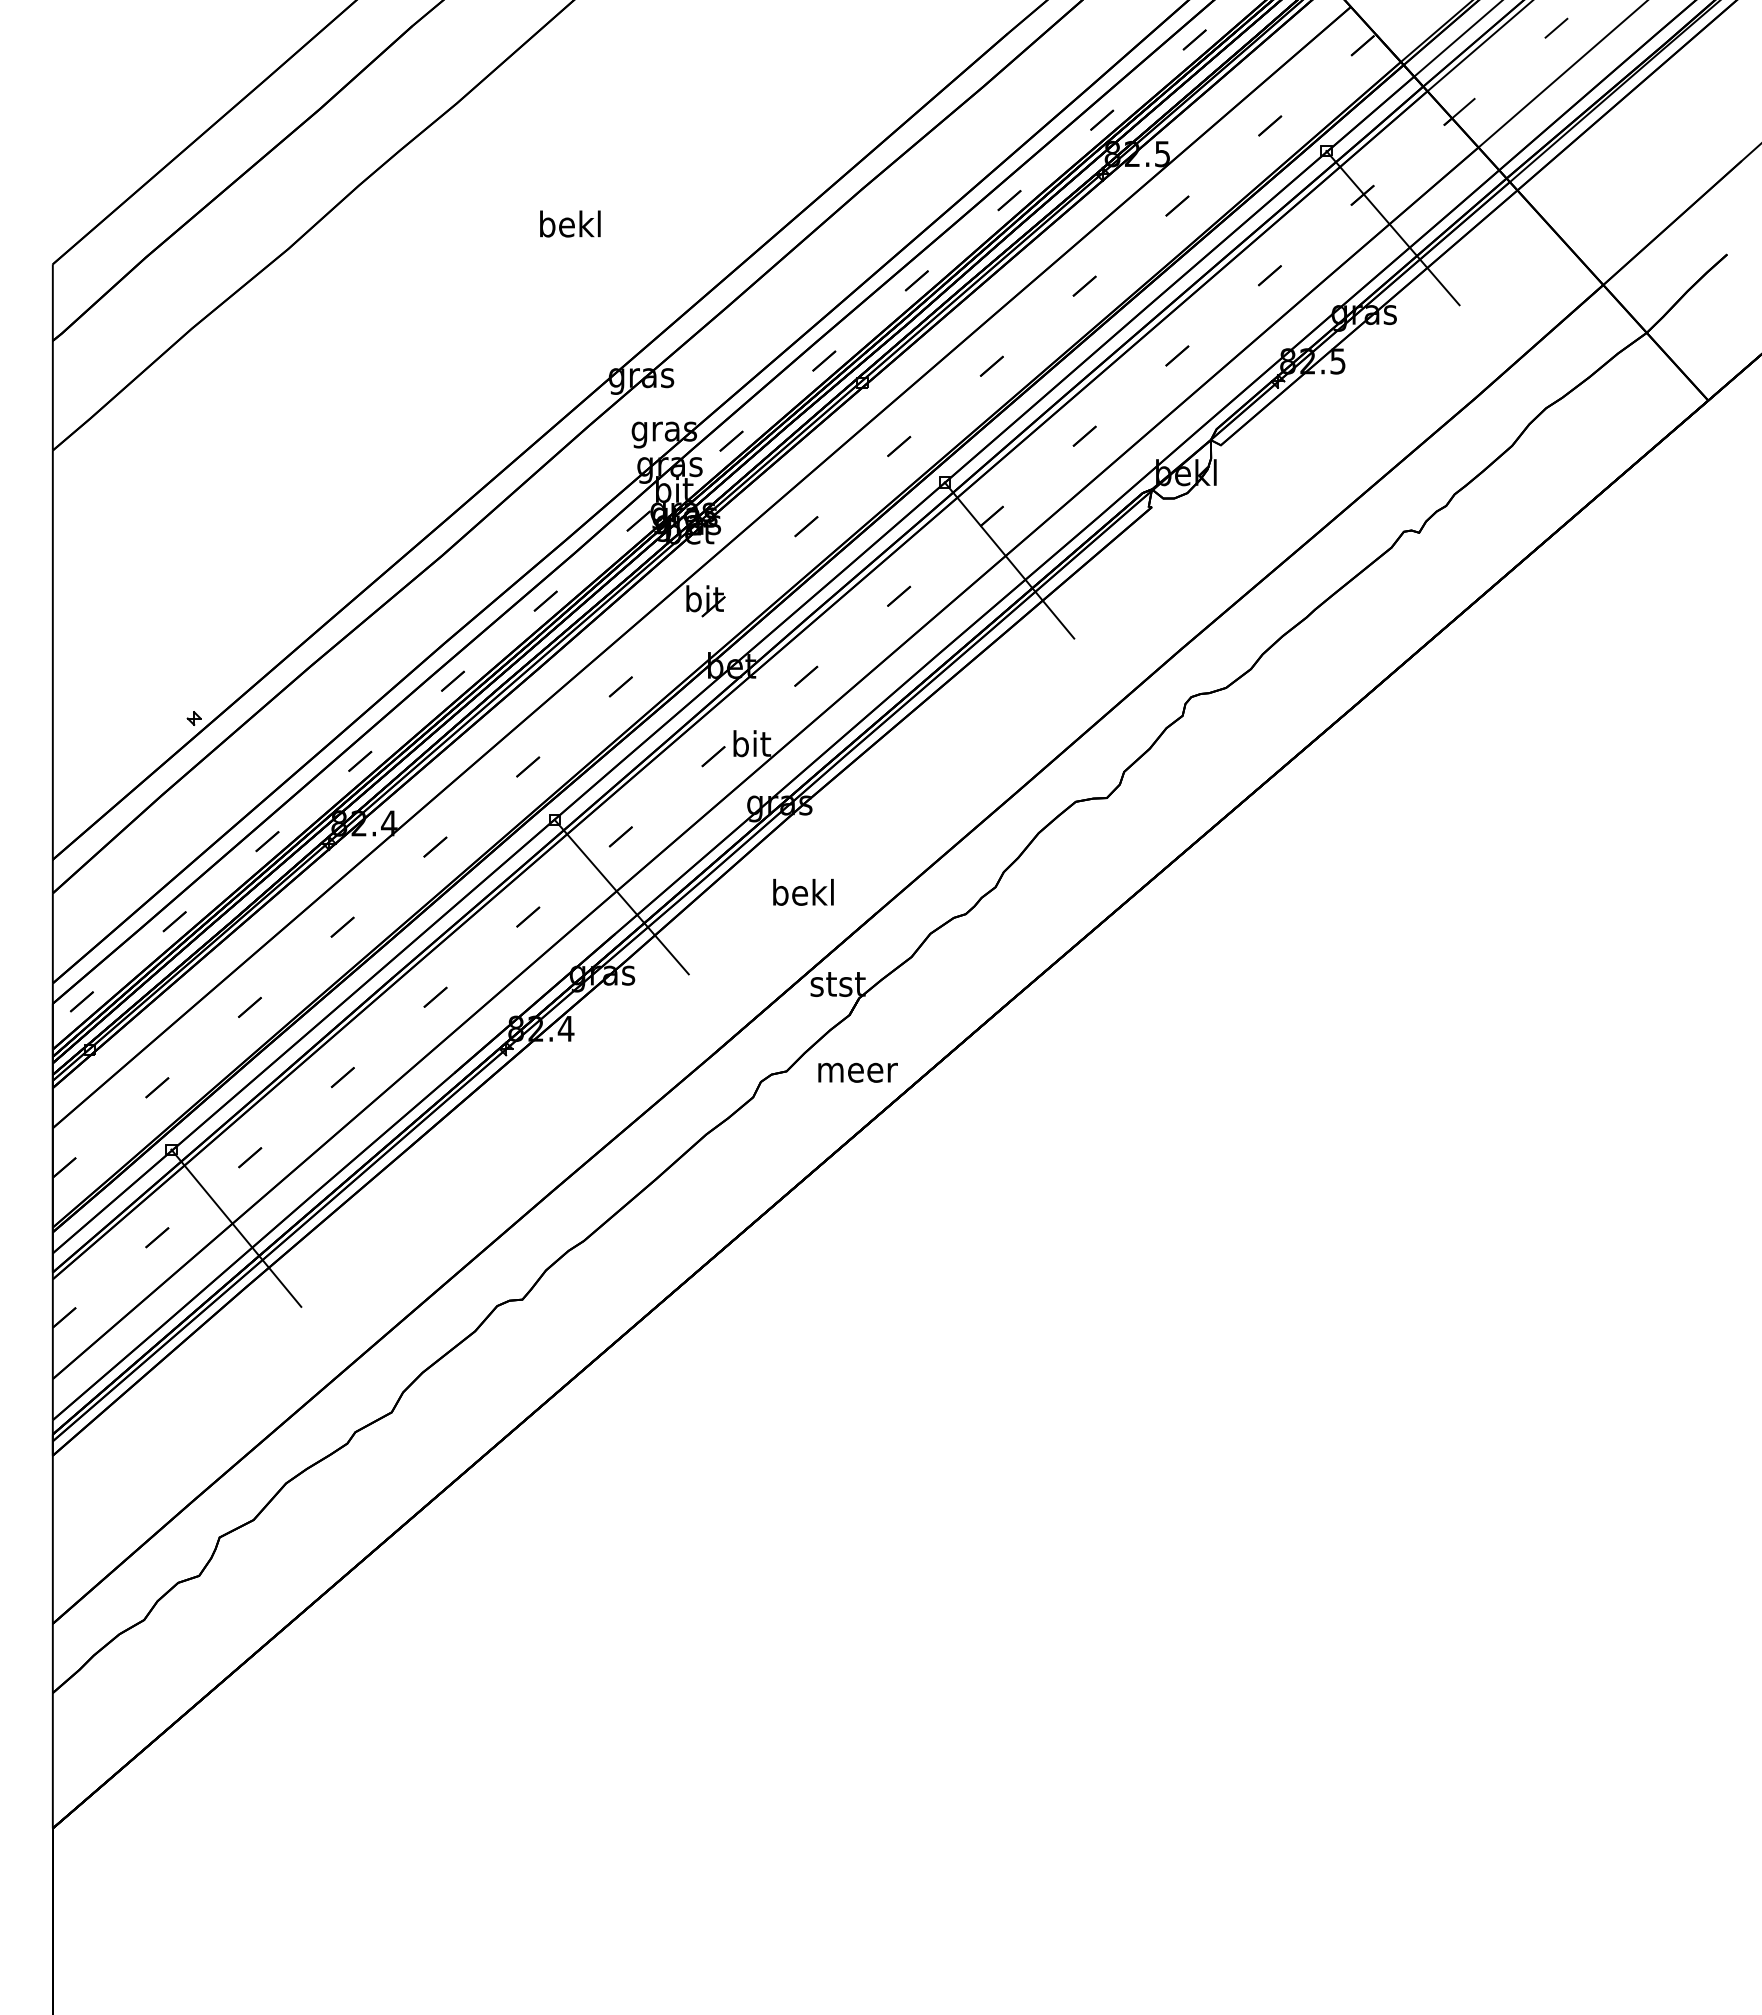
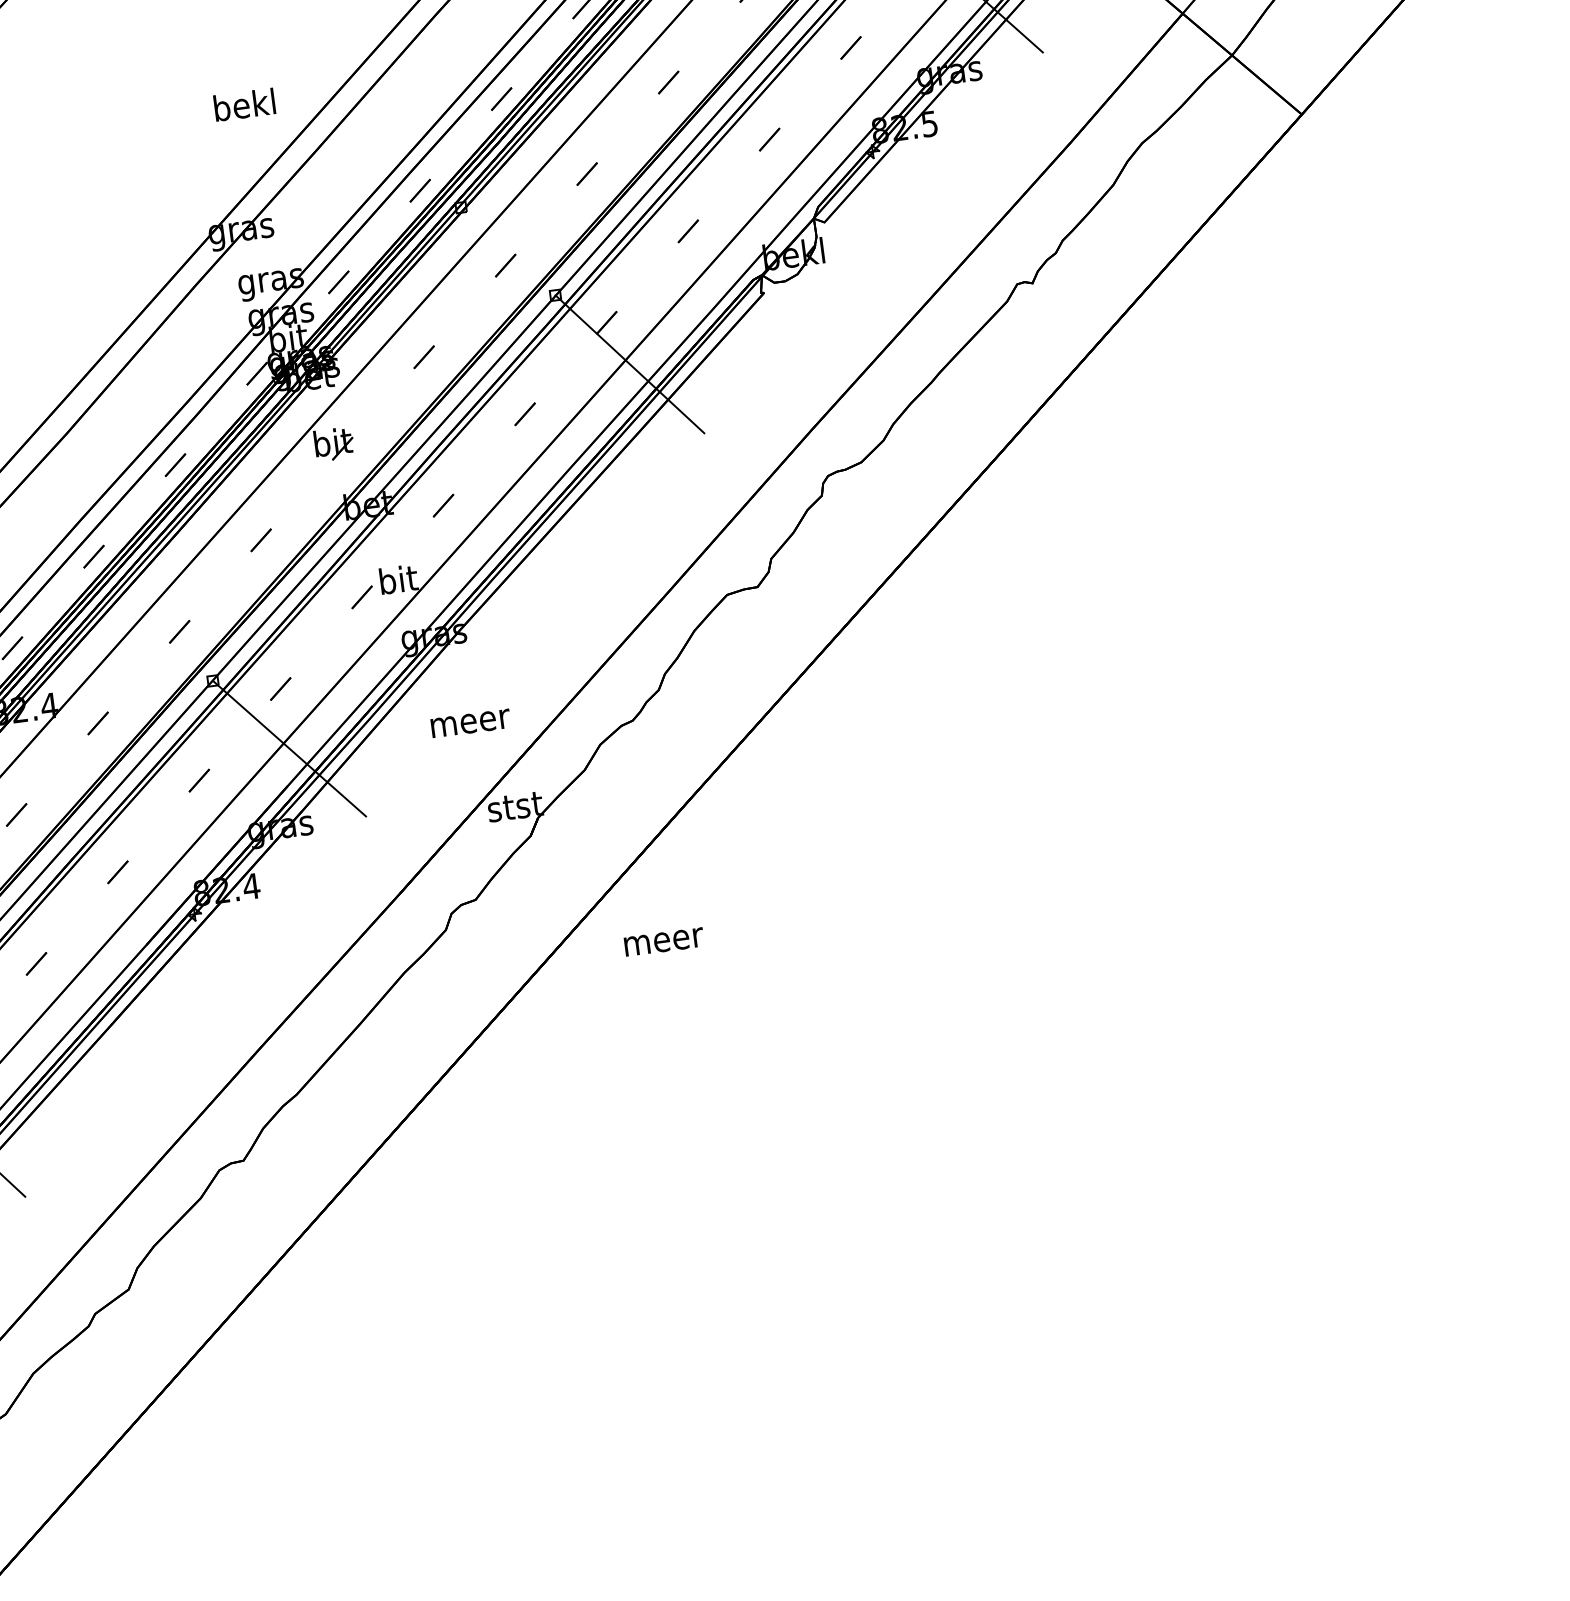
text: (570, 223) -> (244, 104), moved
text: (804, 891) -> (469, 719), bekl -> meer
text: (857, 1072) -> (663, 941), moved

